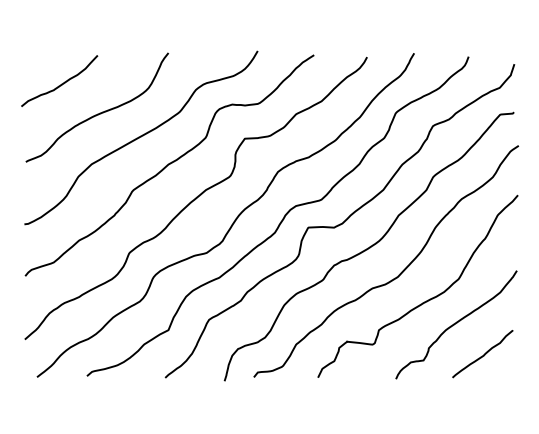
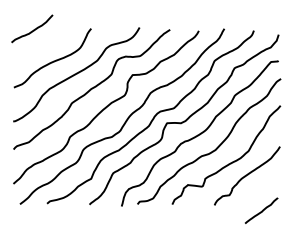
curve: (61, 82) -> (33, 29), moved
curve: (482, 353) -> (261, 210), moved

